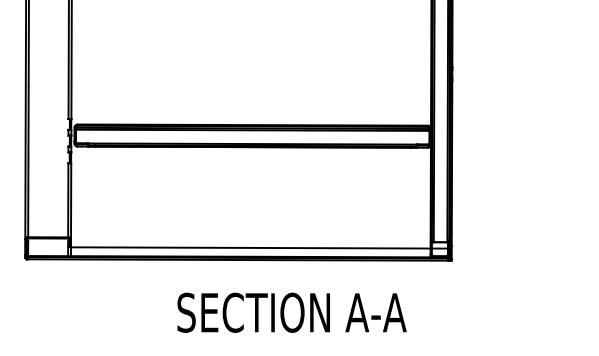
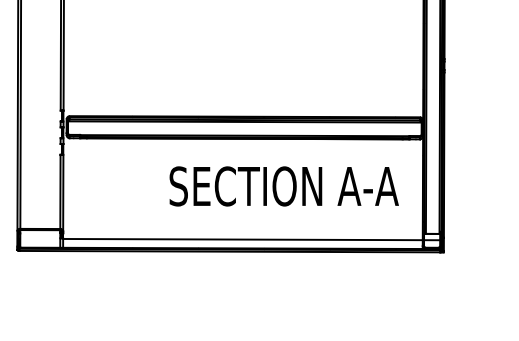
text: (291, 312) -> (283, 186), moved

